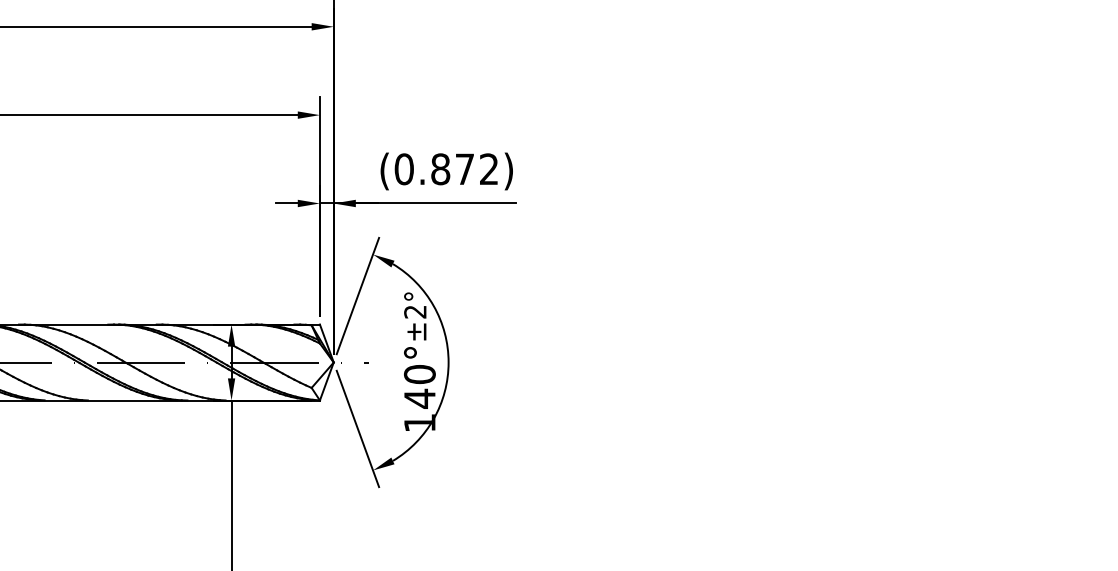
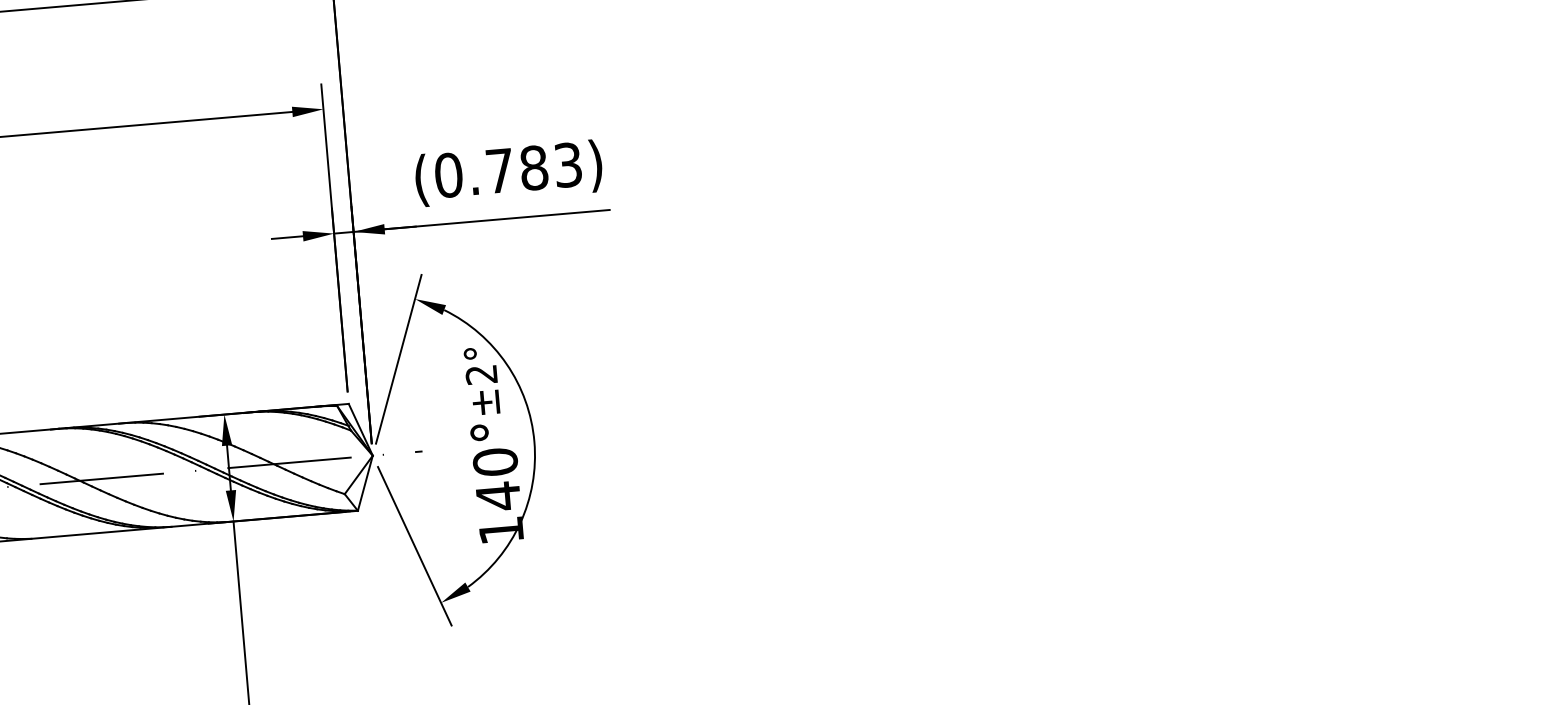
text: (464, 169) -> (533, 168), (0.872) -> (0.783)

